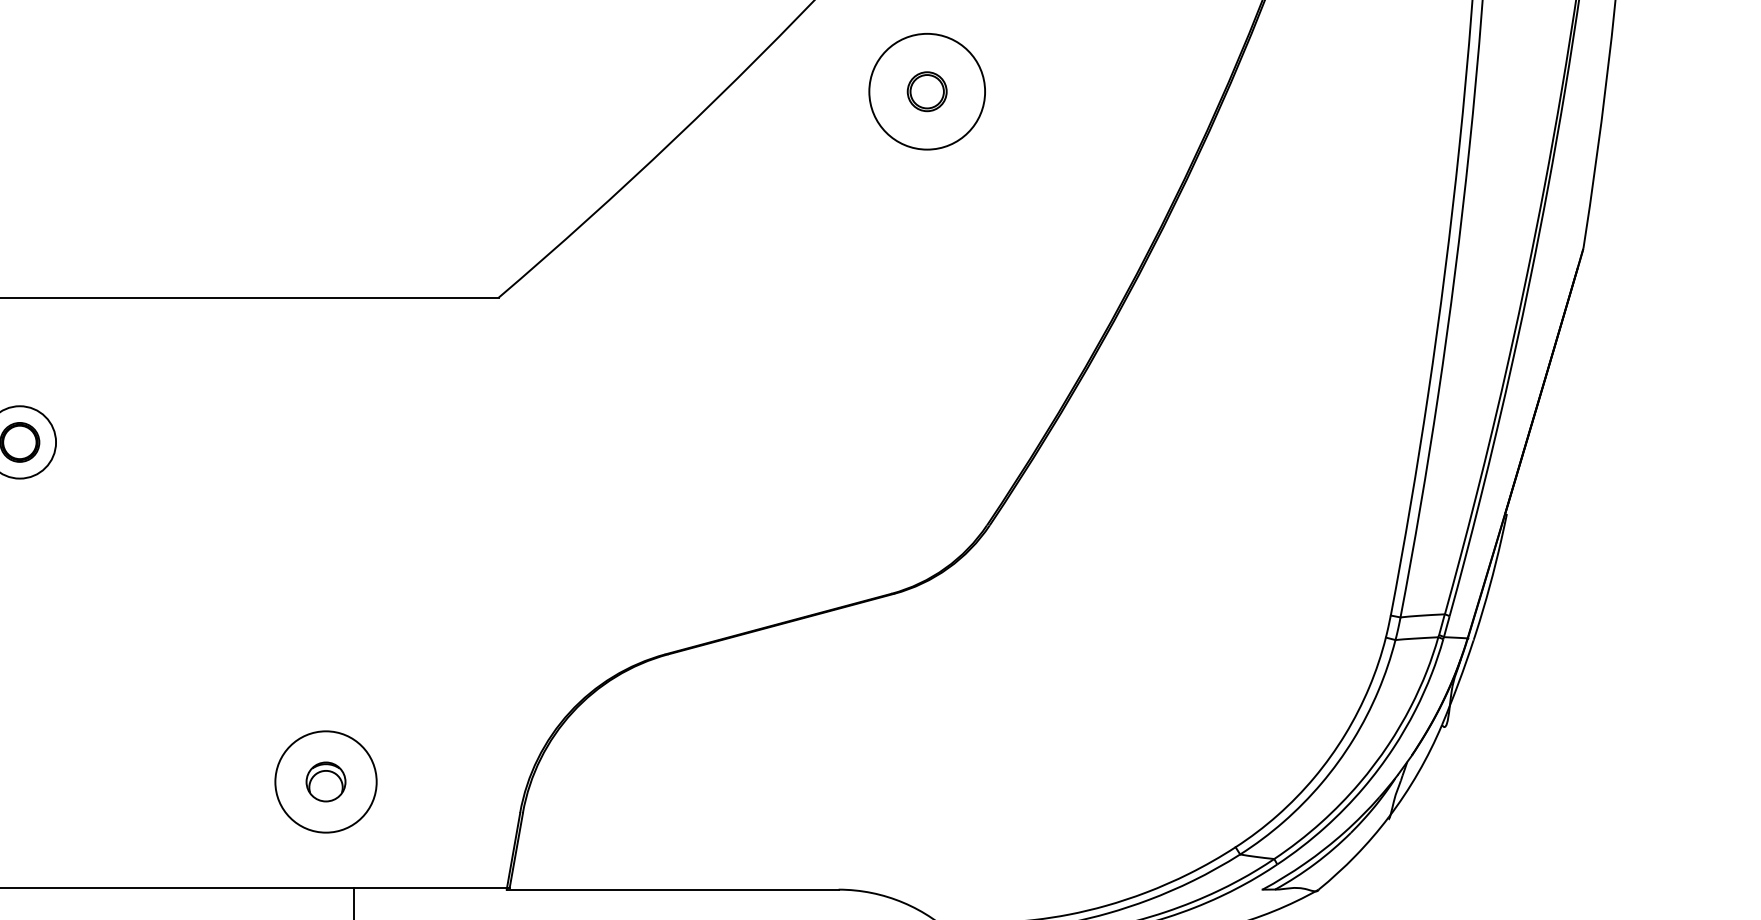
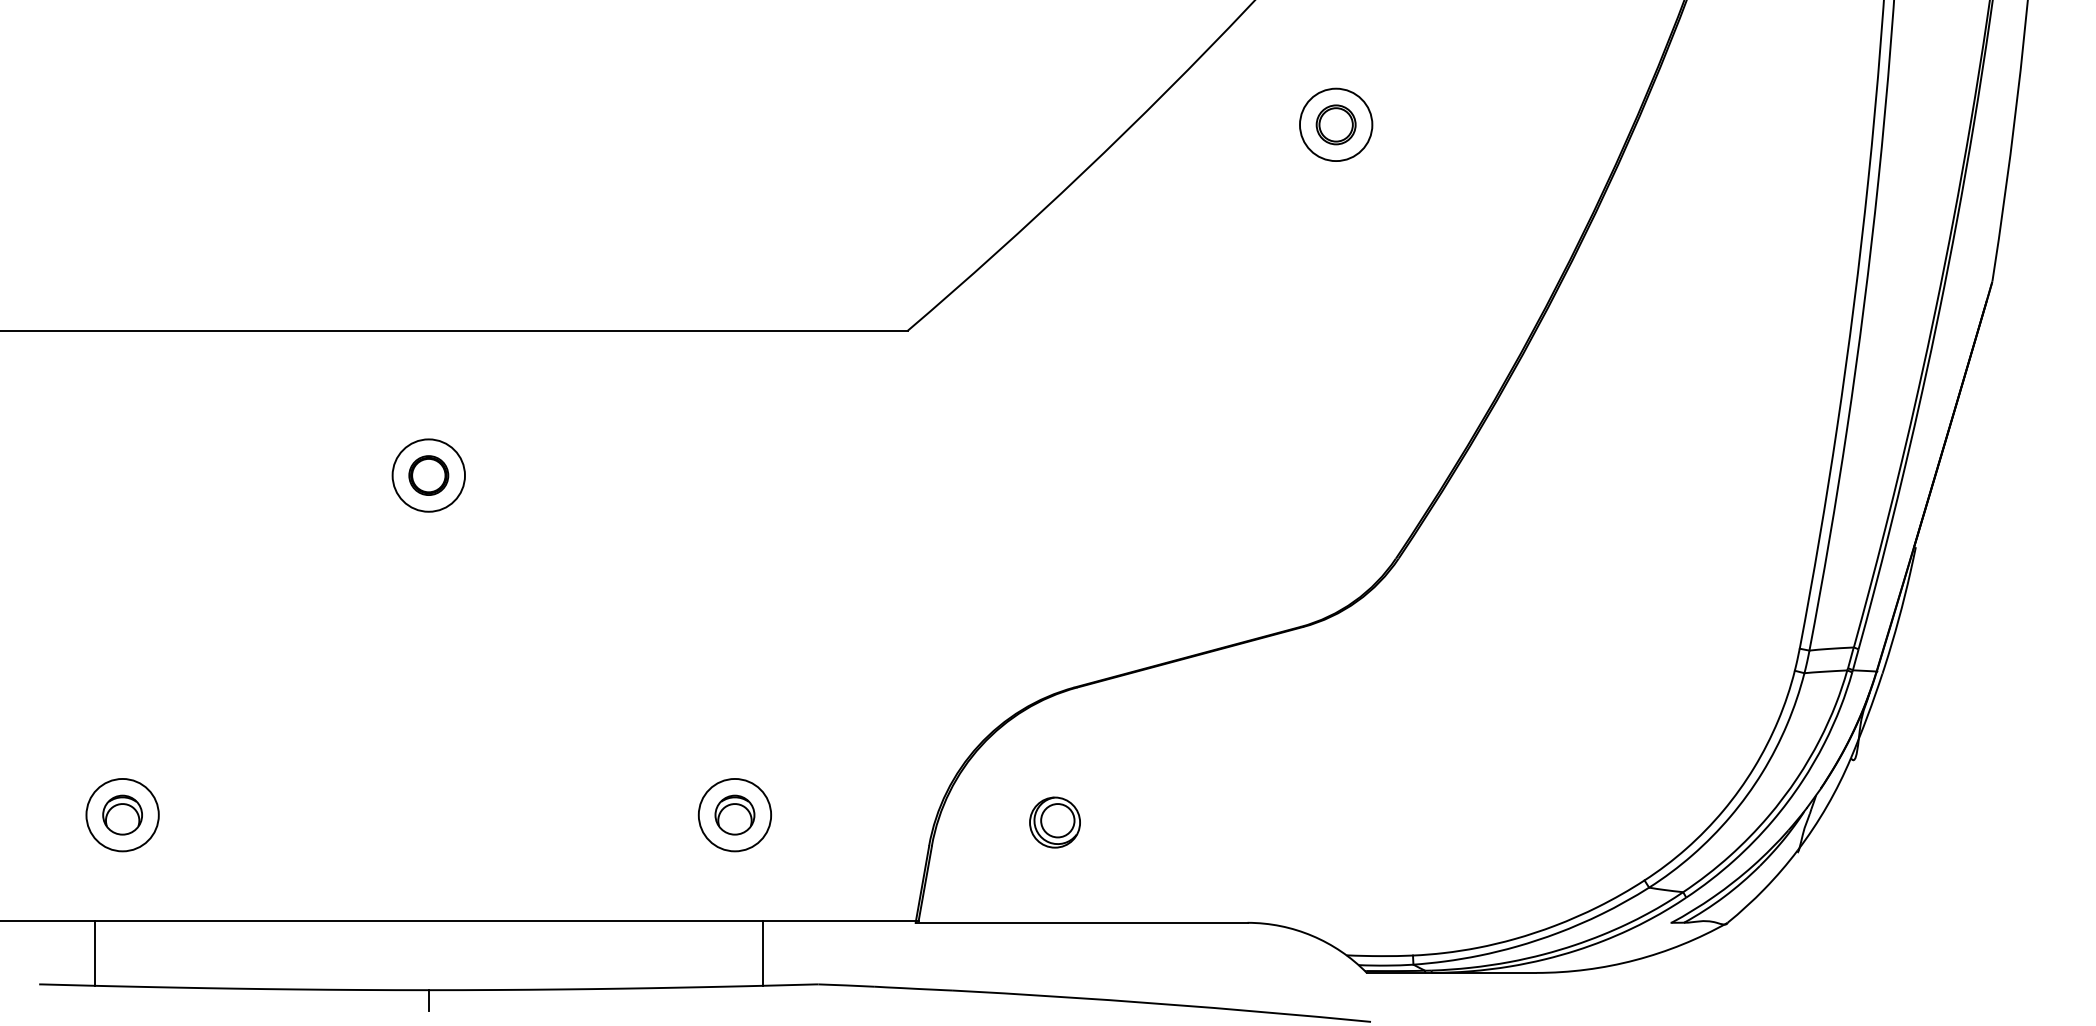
circle: (926, 91) -> (1335, 124), size x0.62
circle: (325, 781) -> (734, 814), size x0.71
part: (645, 789) -> (1054, 822), added

